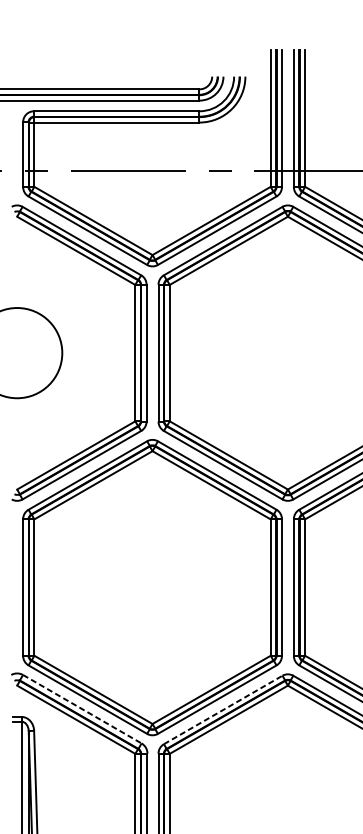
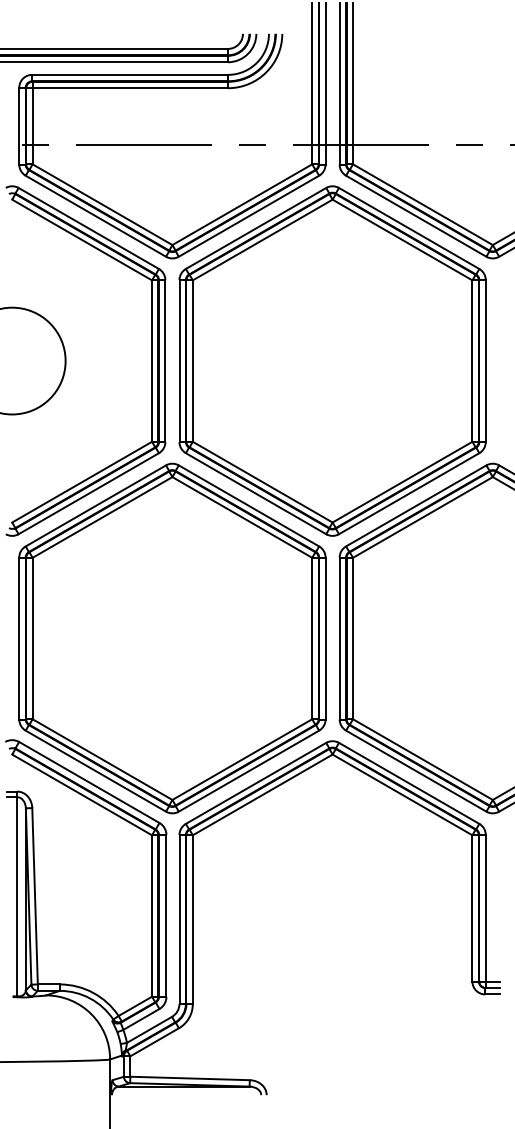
line: (82, 709) -> (89, 782), dashed -> solid
line: (223, 710) -> (256, 783), dashed -> solid

